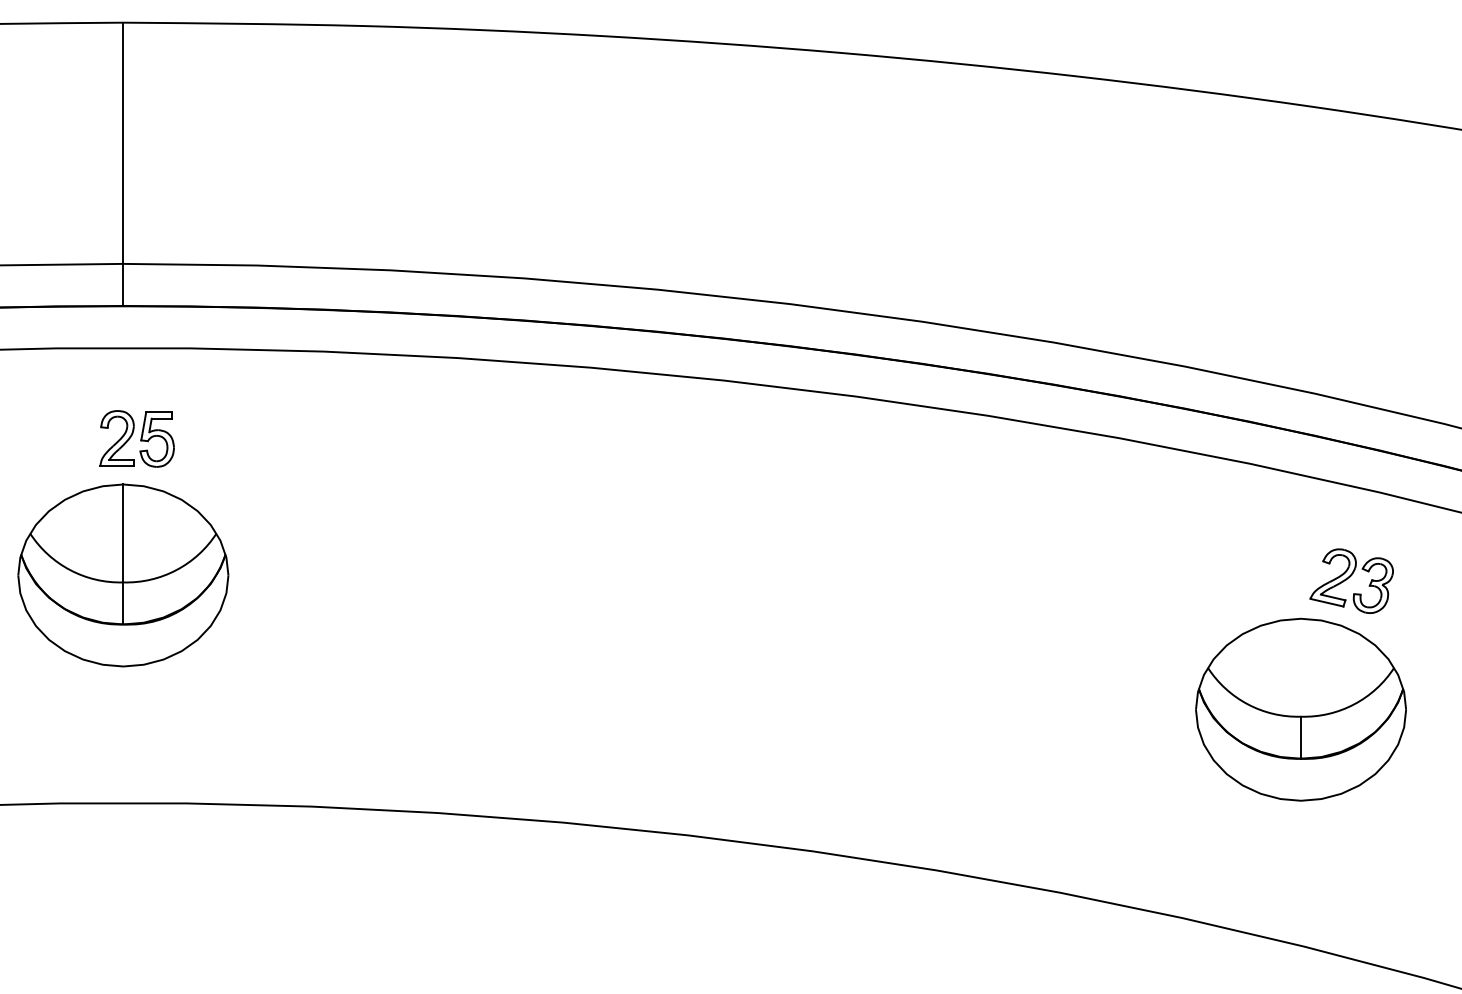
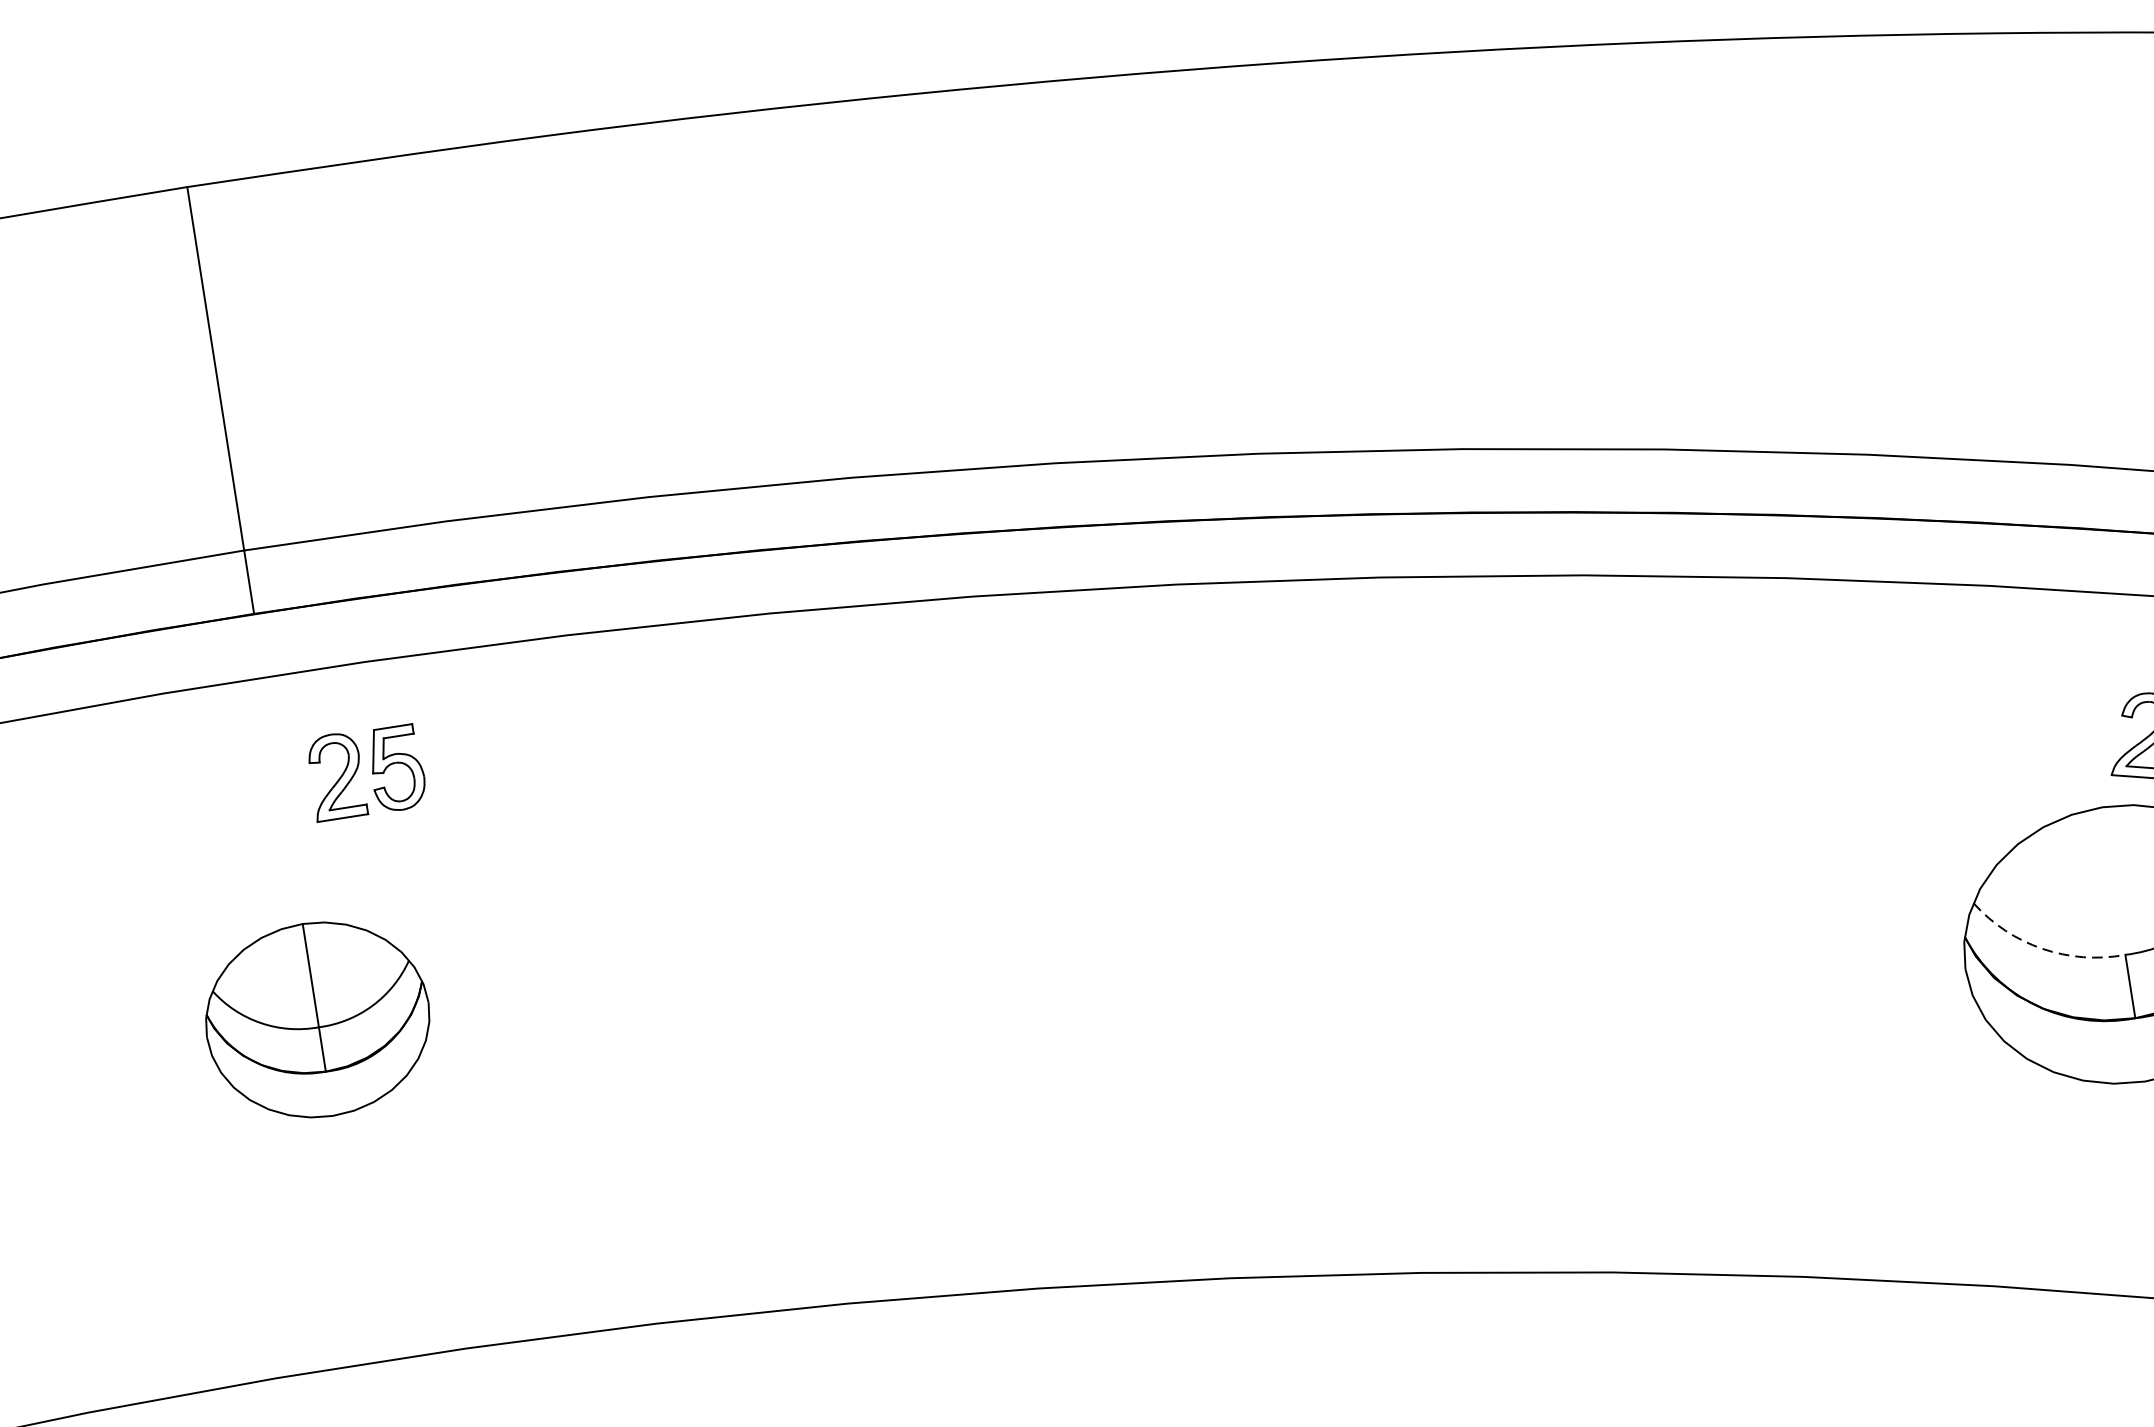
part: (136, 438) -> (365, 771), moved
part: (123, 575) -> (317, 1019), size x0.7
arc: (1248, 704) -> (2043, 948), solid -> dashed

